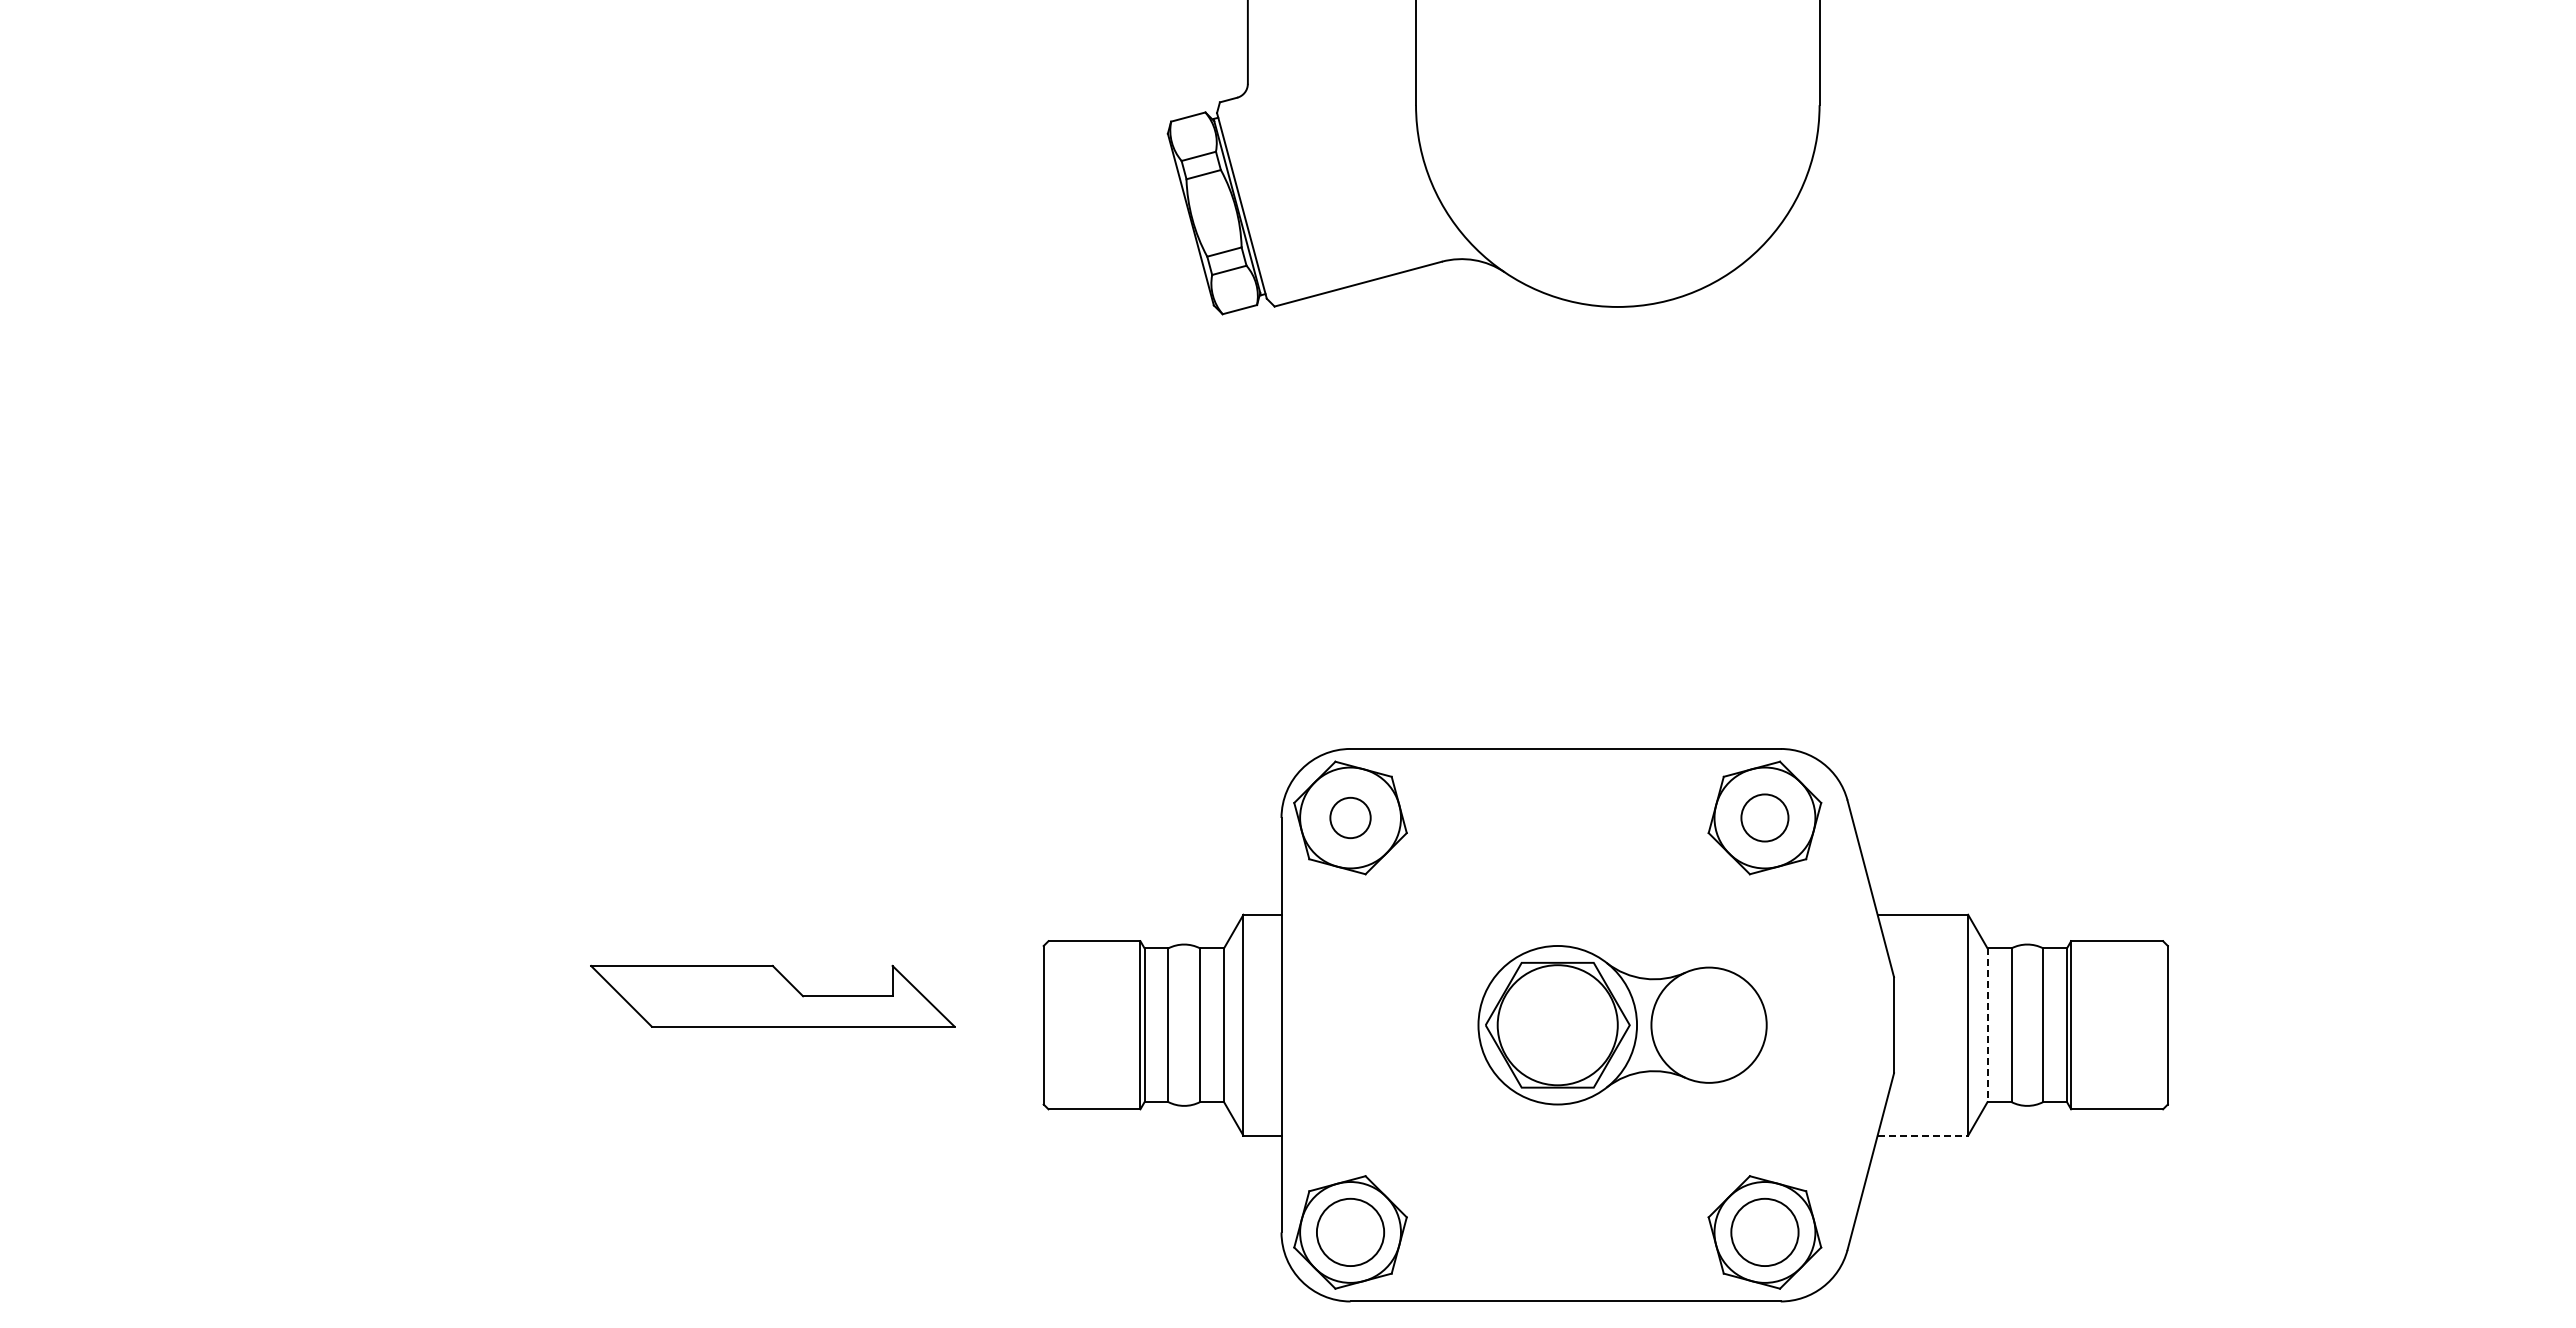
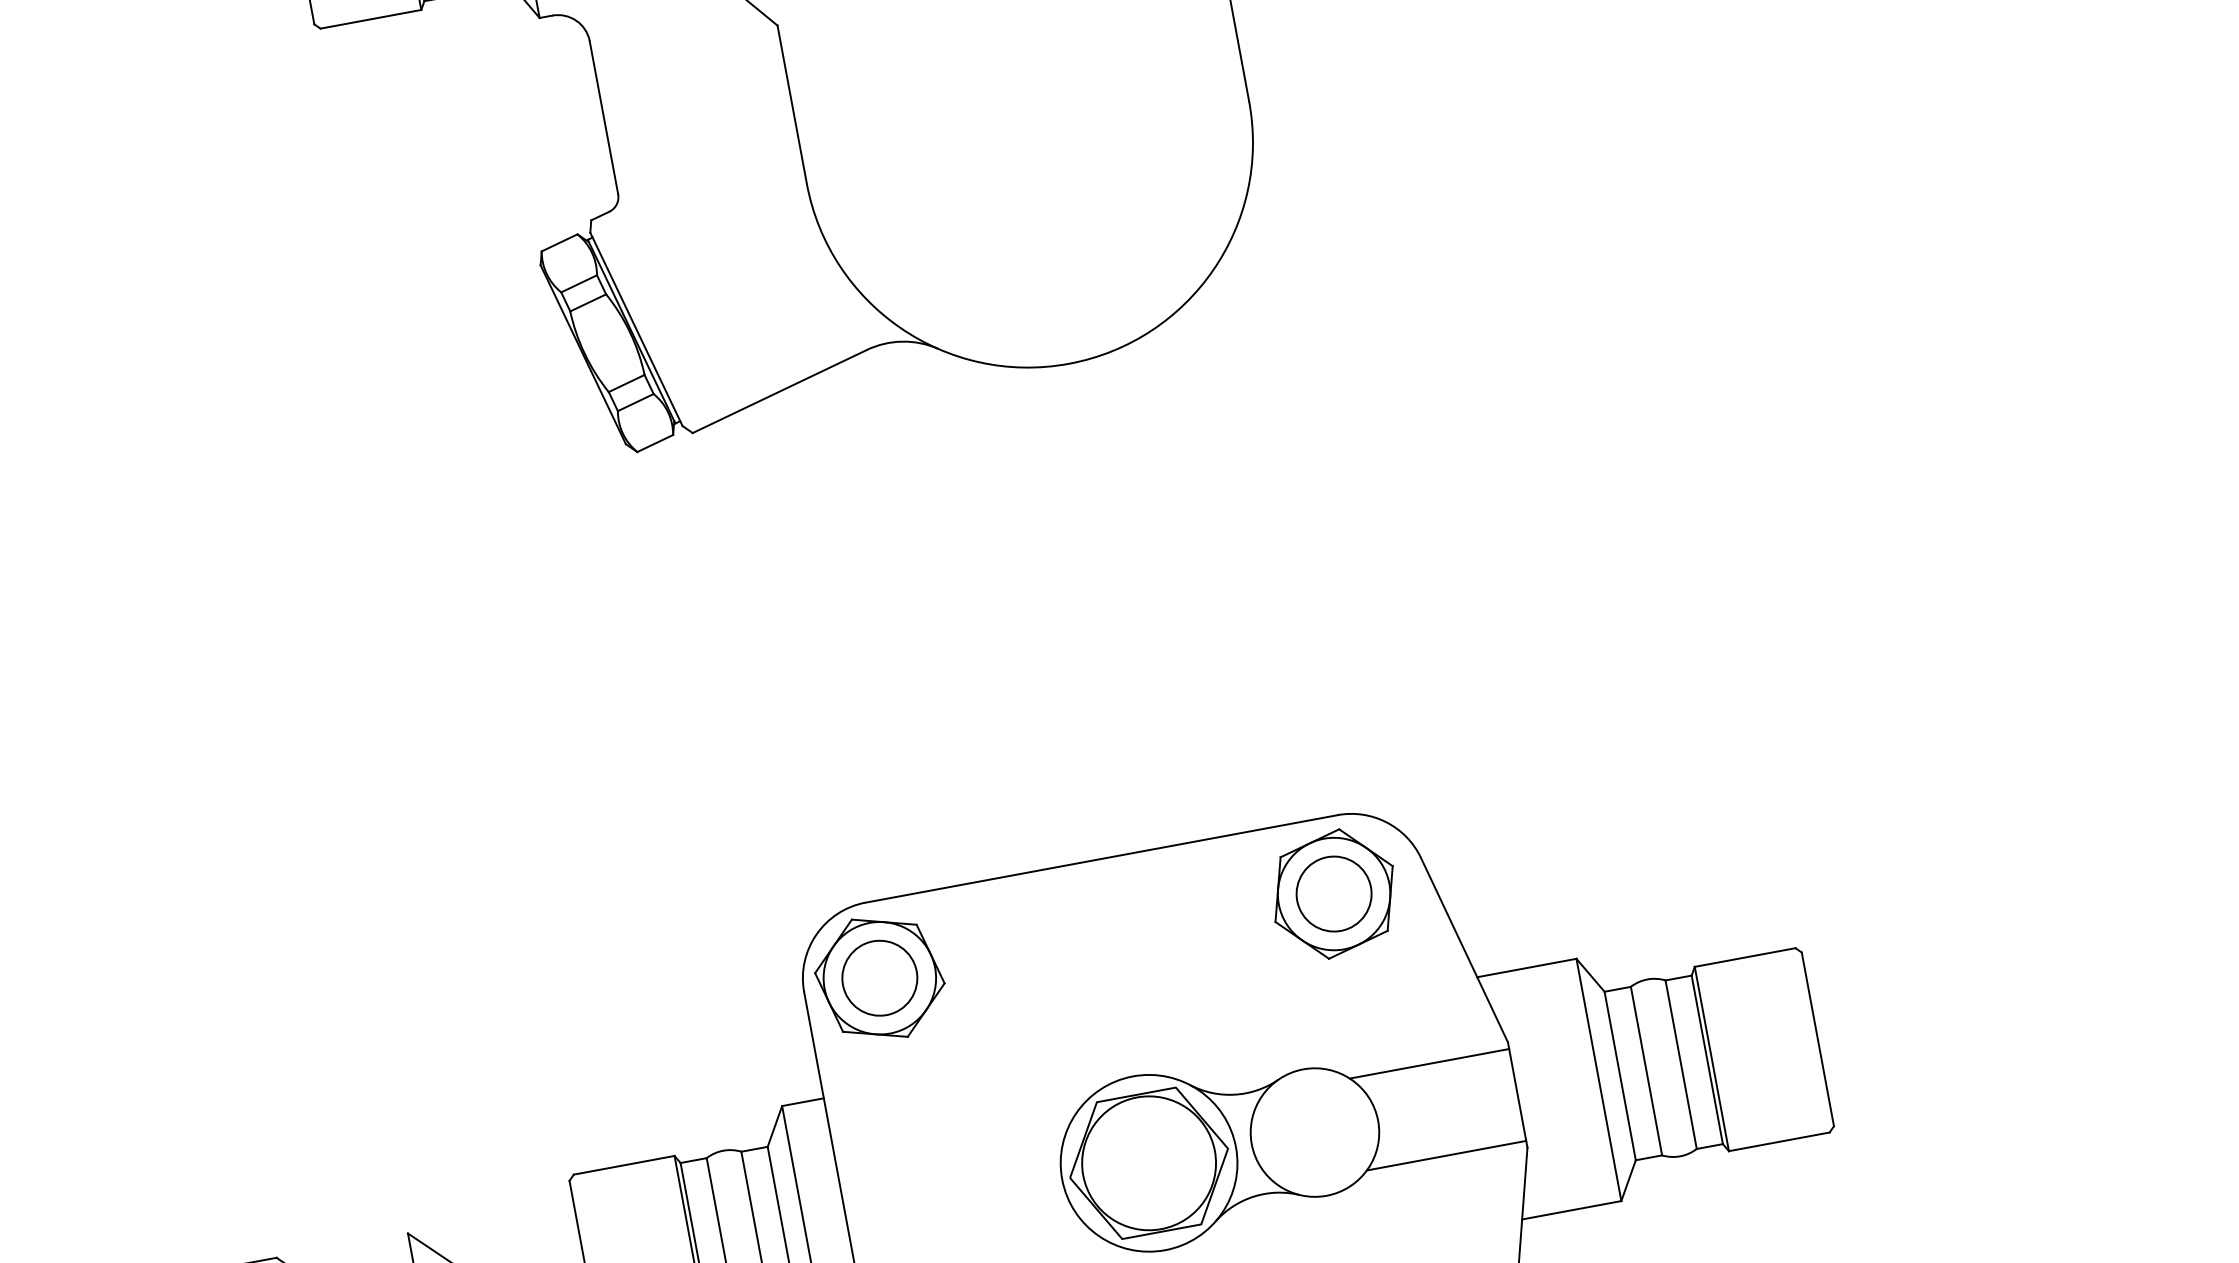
circle: (1350, 817) -> (879, 977), size x1.67
circle: (1764, 817) -> (1333, 893), size x1.43
line: (1821, 983) -> (1429, 1063), added
line: (1987, 1025) -> (1620, 1076), dashed -> solid
line: (1821, 1067) -> (1446, 1156), added
line: (1923, 1135) -> (1572, 1209), dashed -> solid

